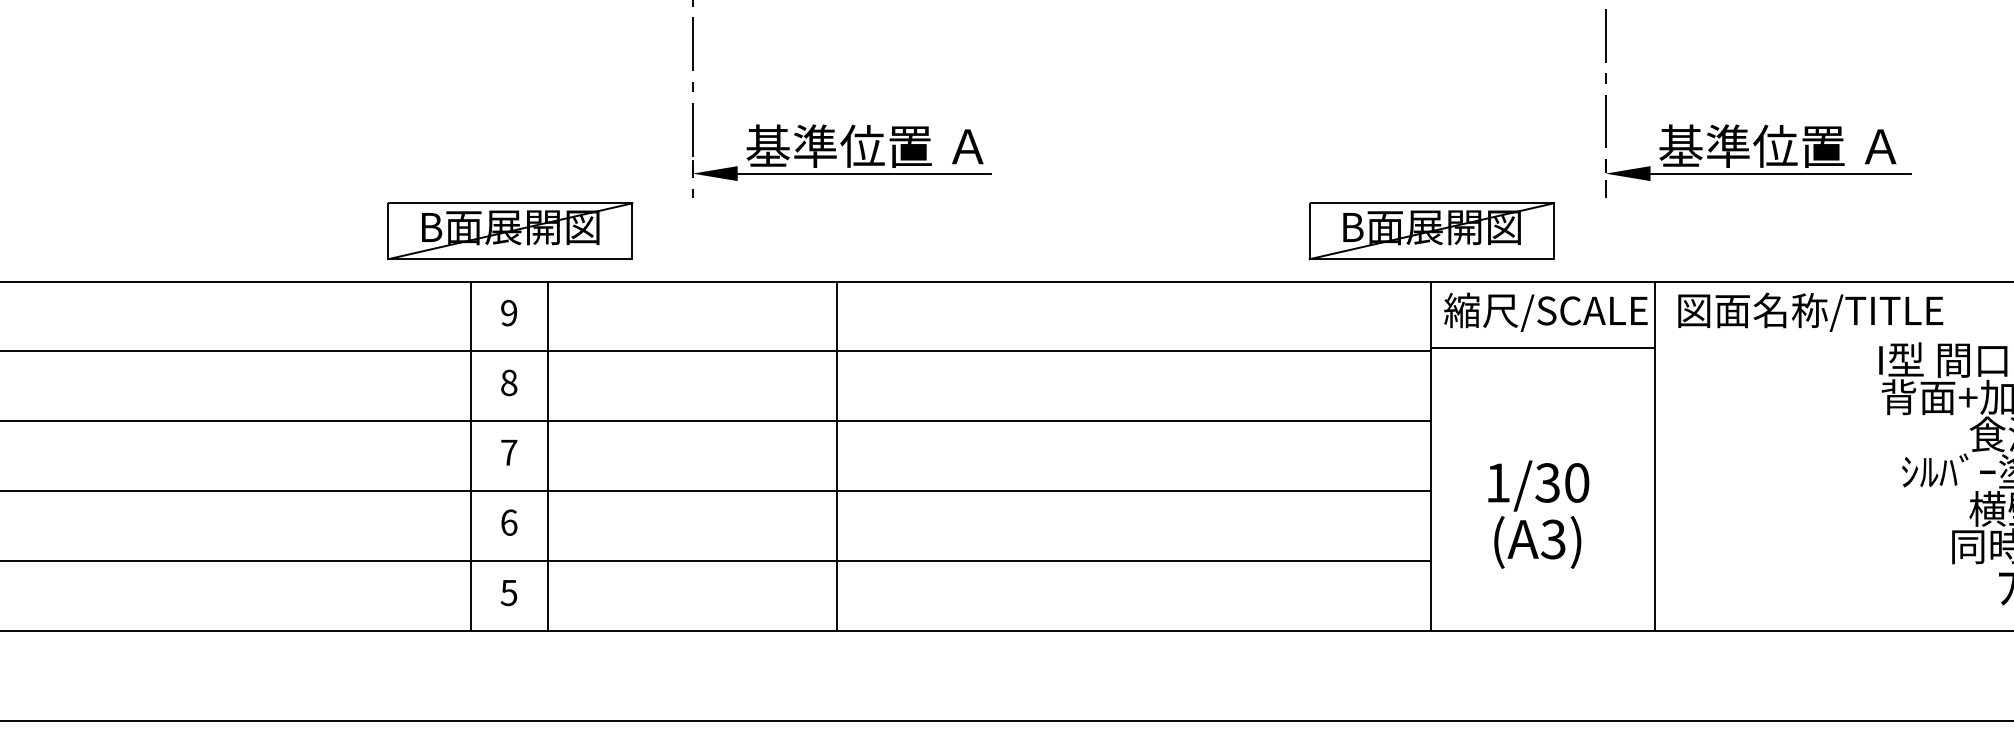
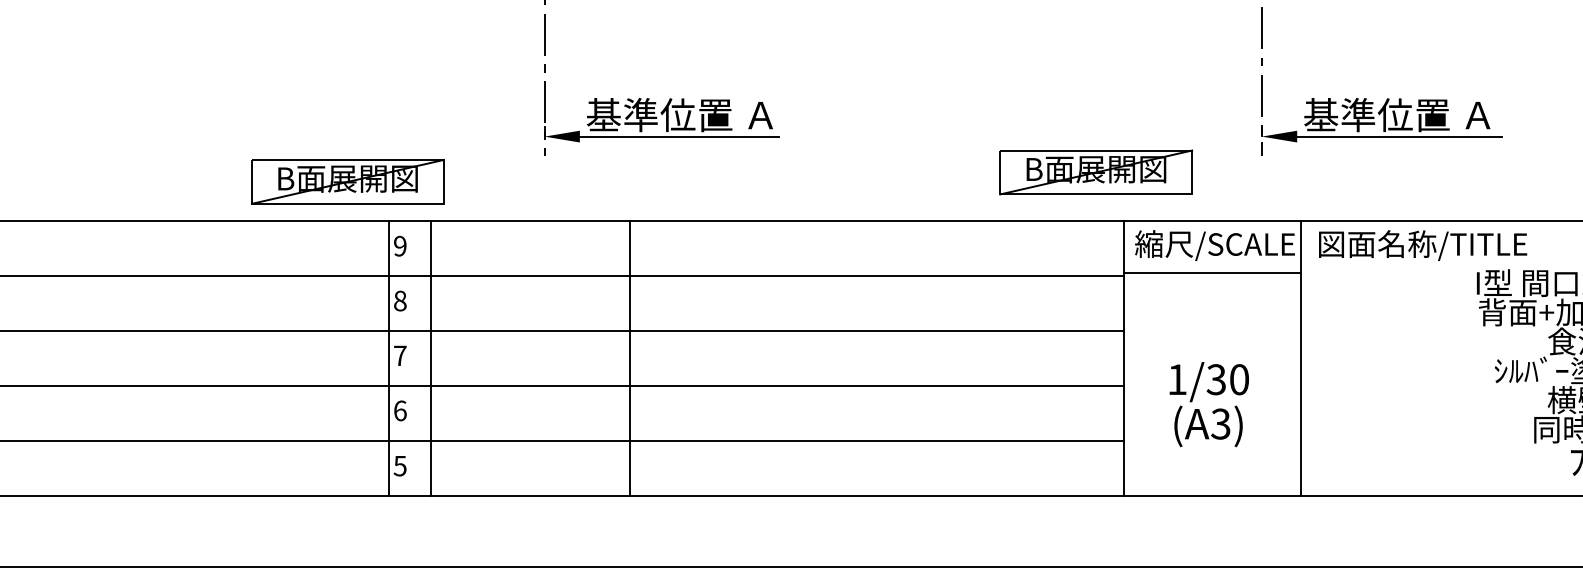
part: (510, 231) -> (347, 182), moved
part: (1431, 231) -> (1095, 172), moved
line: (470, 456) -> (388, 358), moved
line: (836, 456) -> (629, 358), moved

